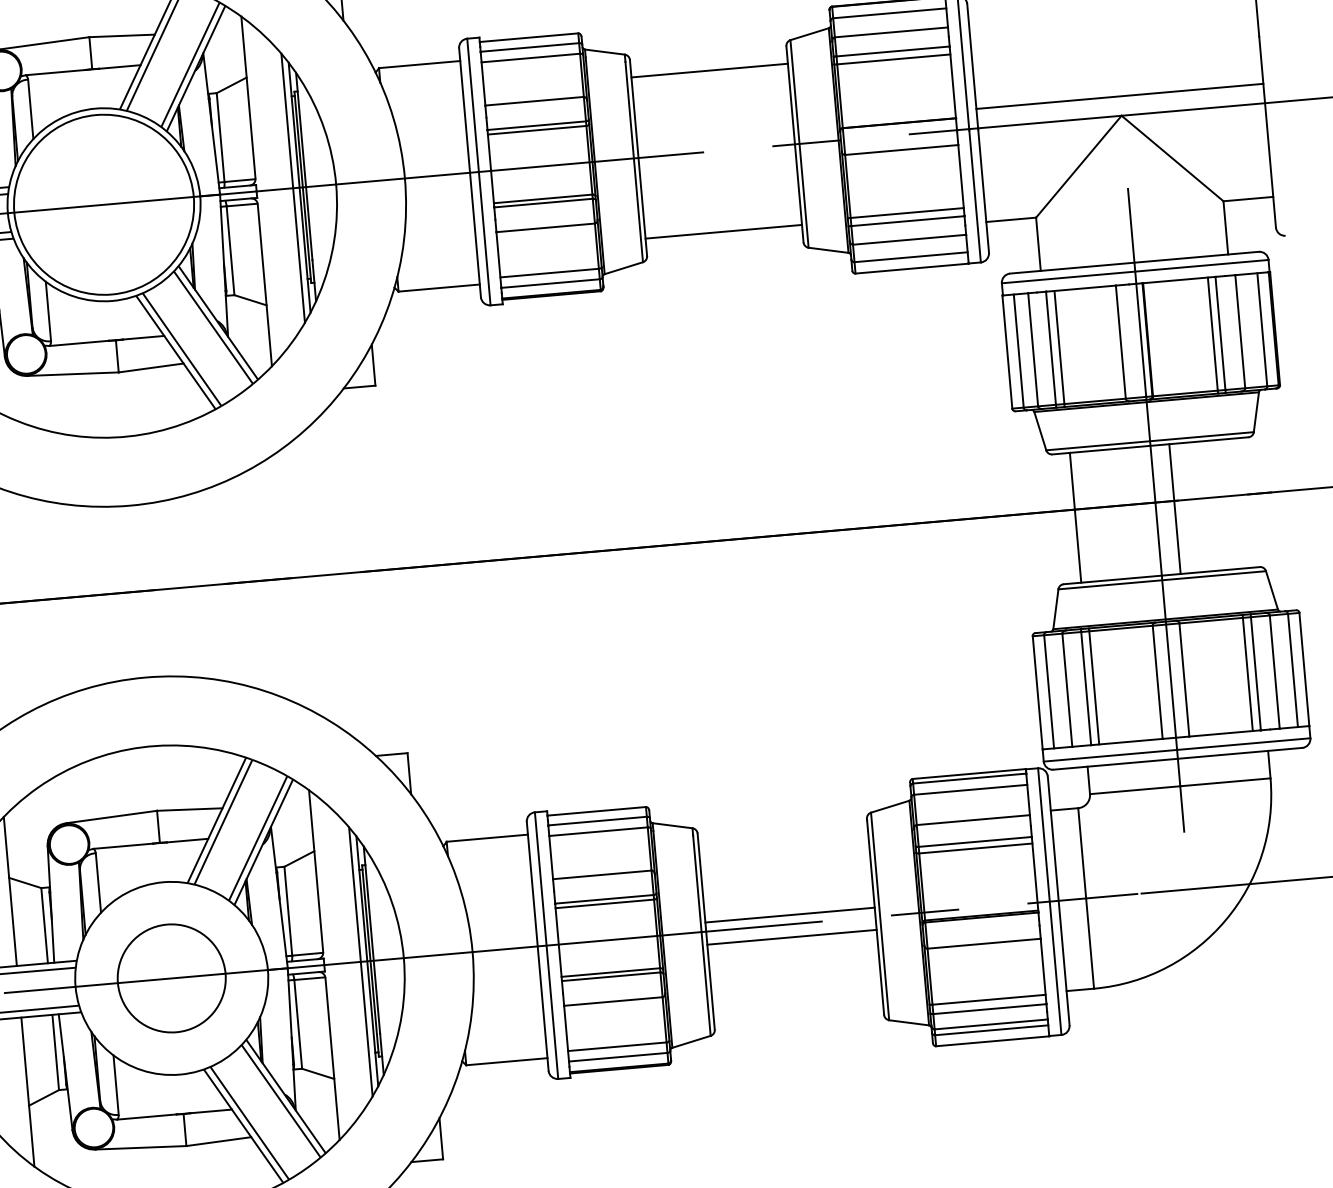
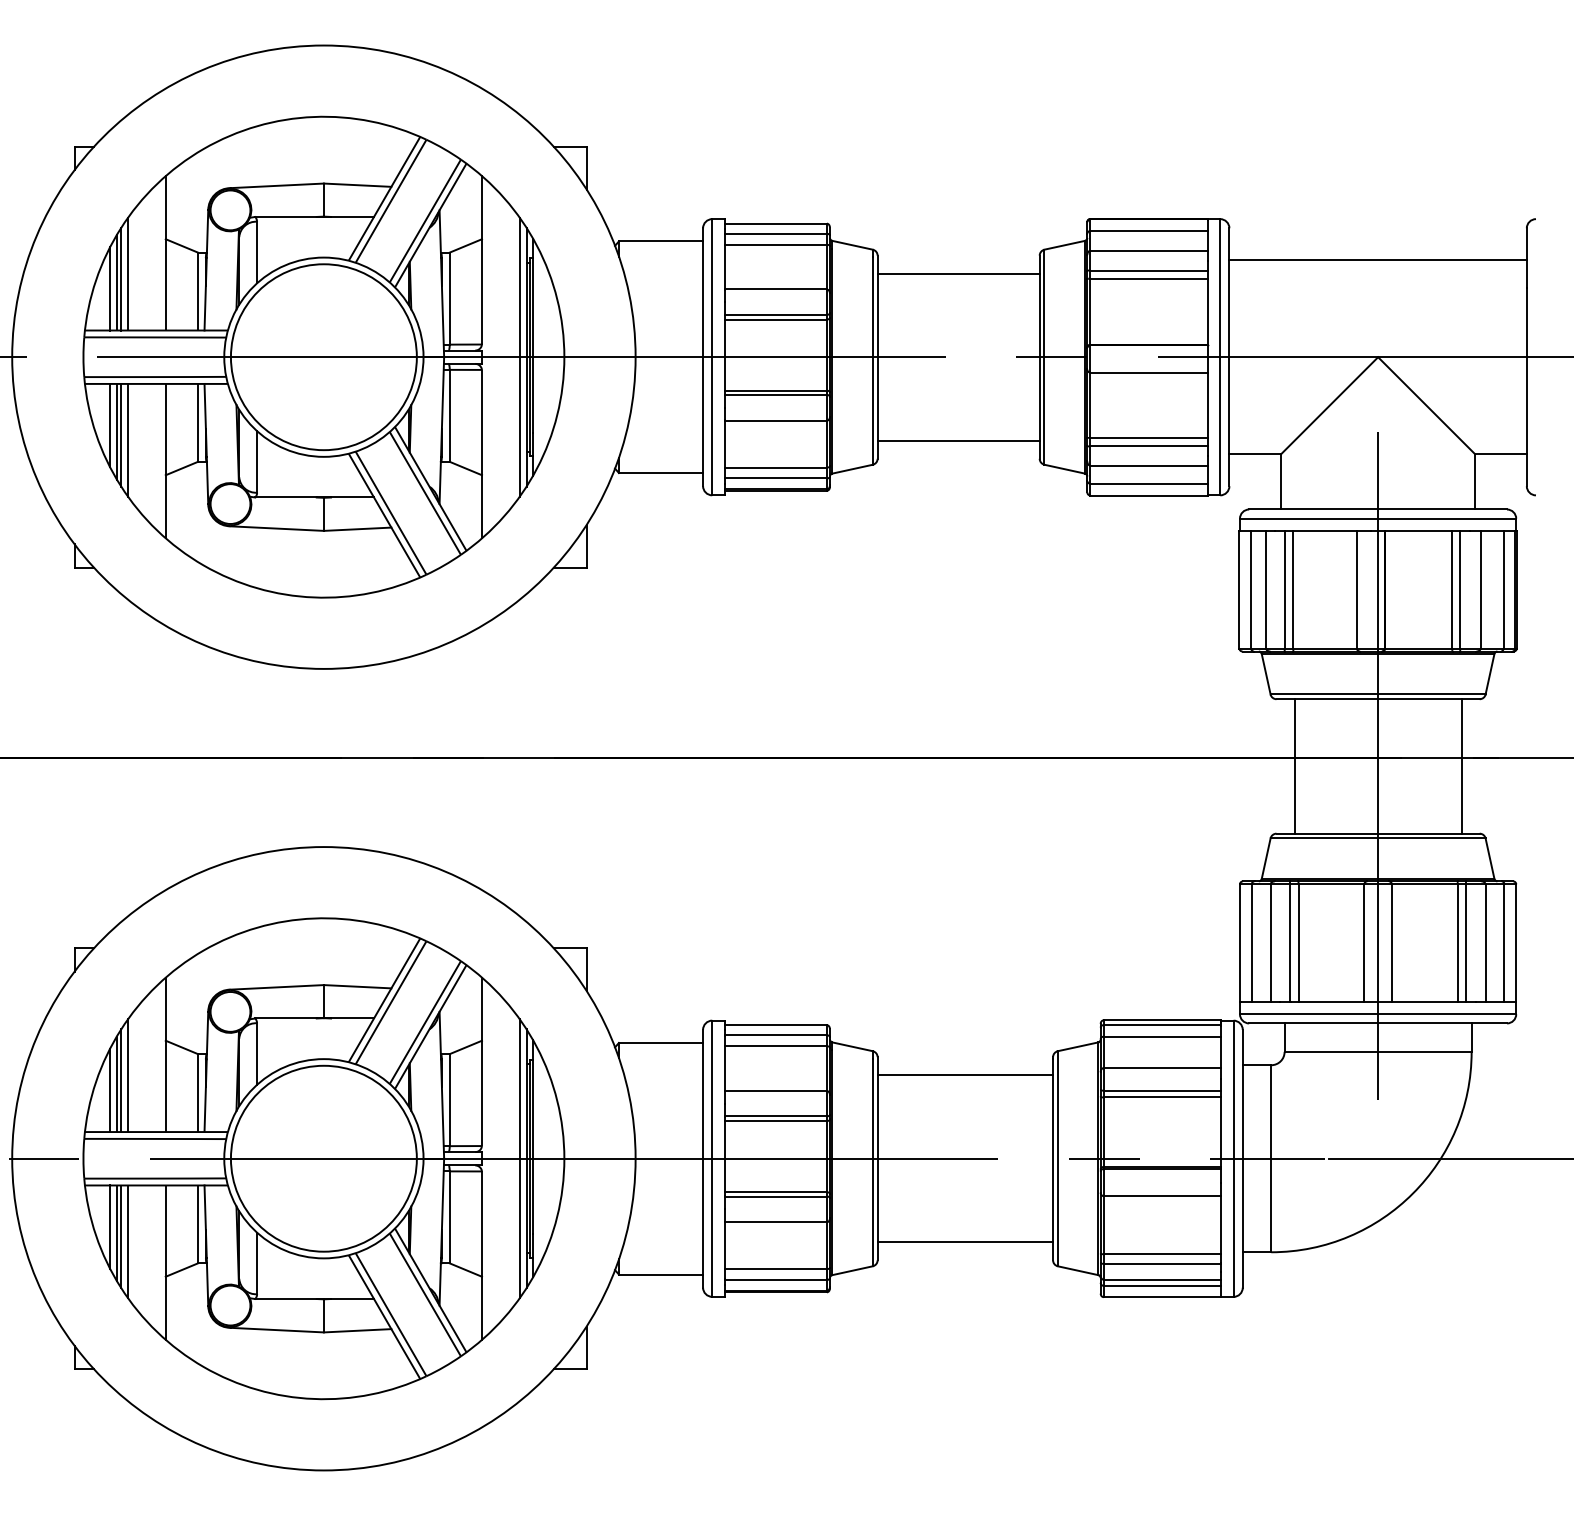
line: (1119, 96) -> (1377, 260), moved
line: (1174, 509) -> (1461, 766), moved
line: (790, 915) -> (965, 1075), moved
line: (792, 937) -> (965, 1242), moved
circle: (171, 978) -> (323, 1158), size x1.67

